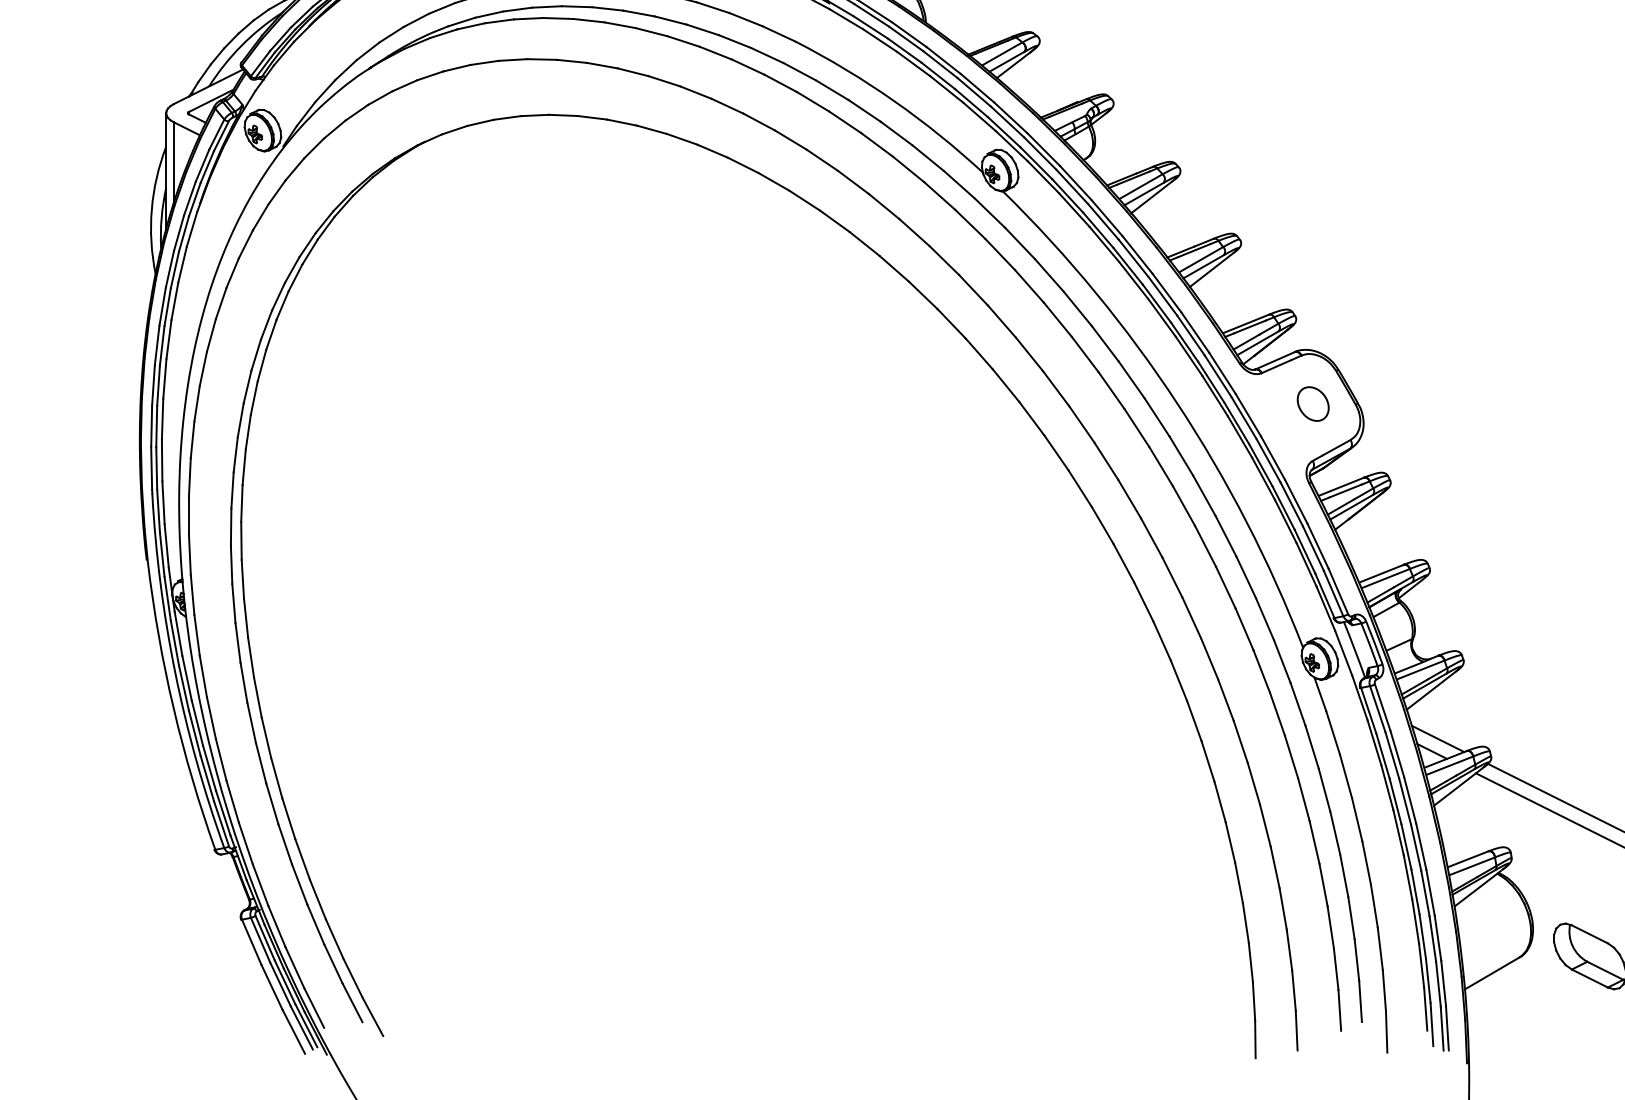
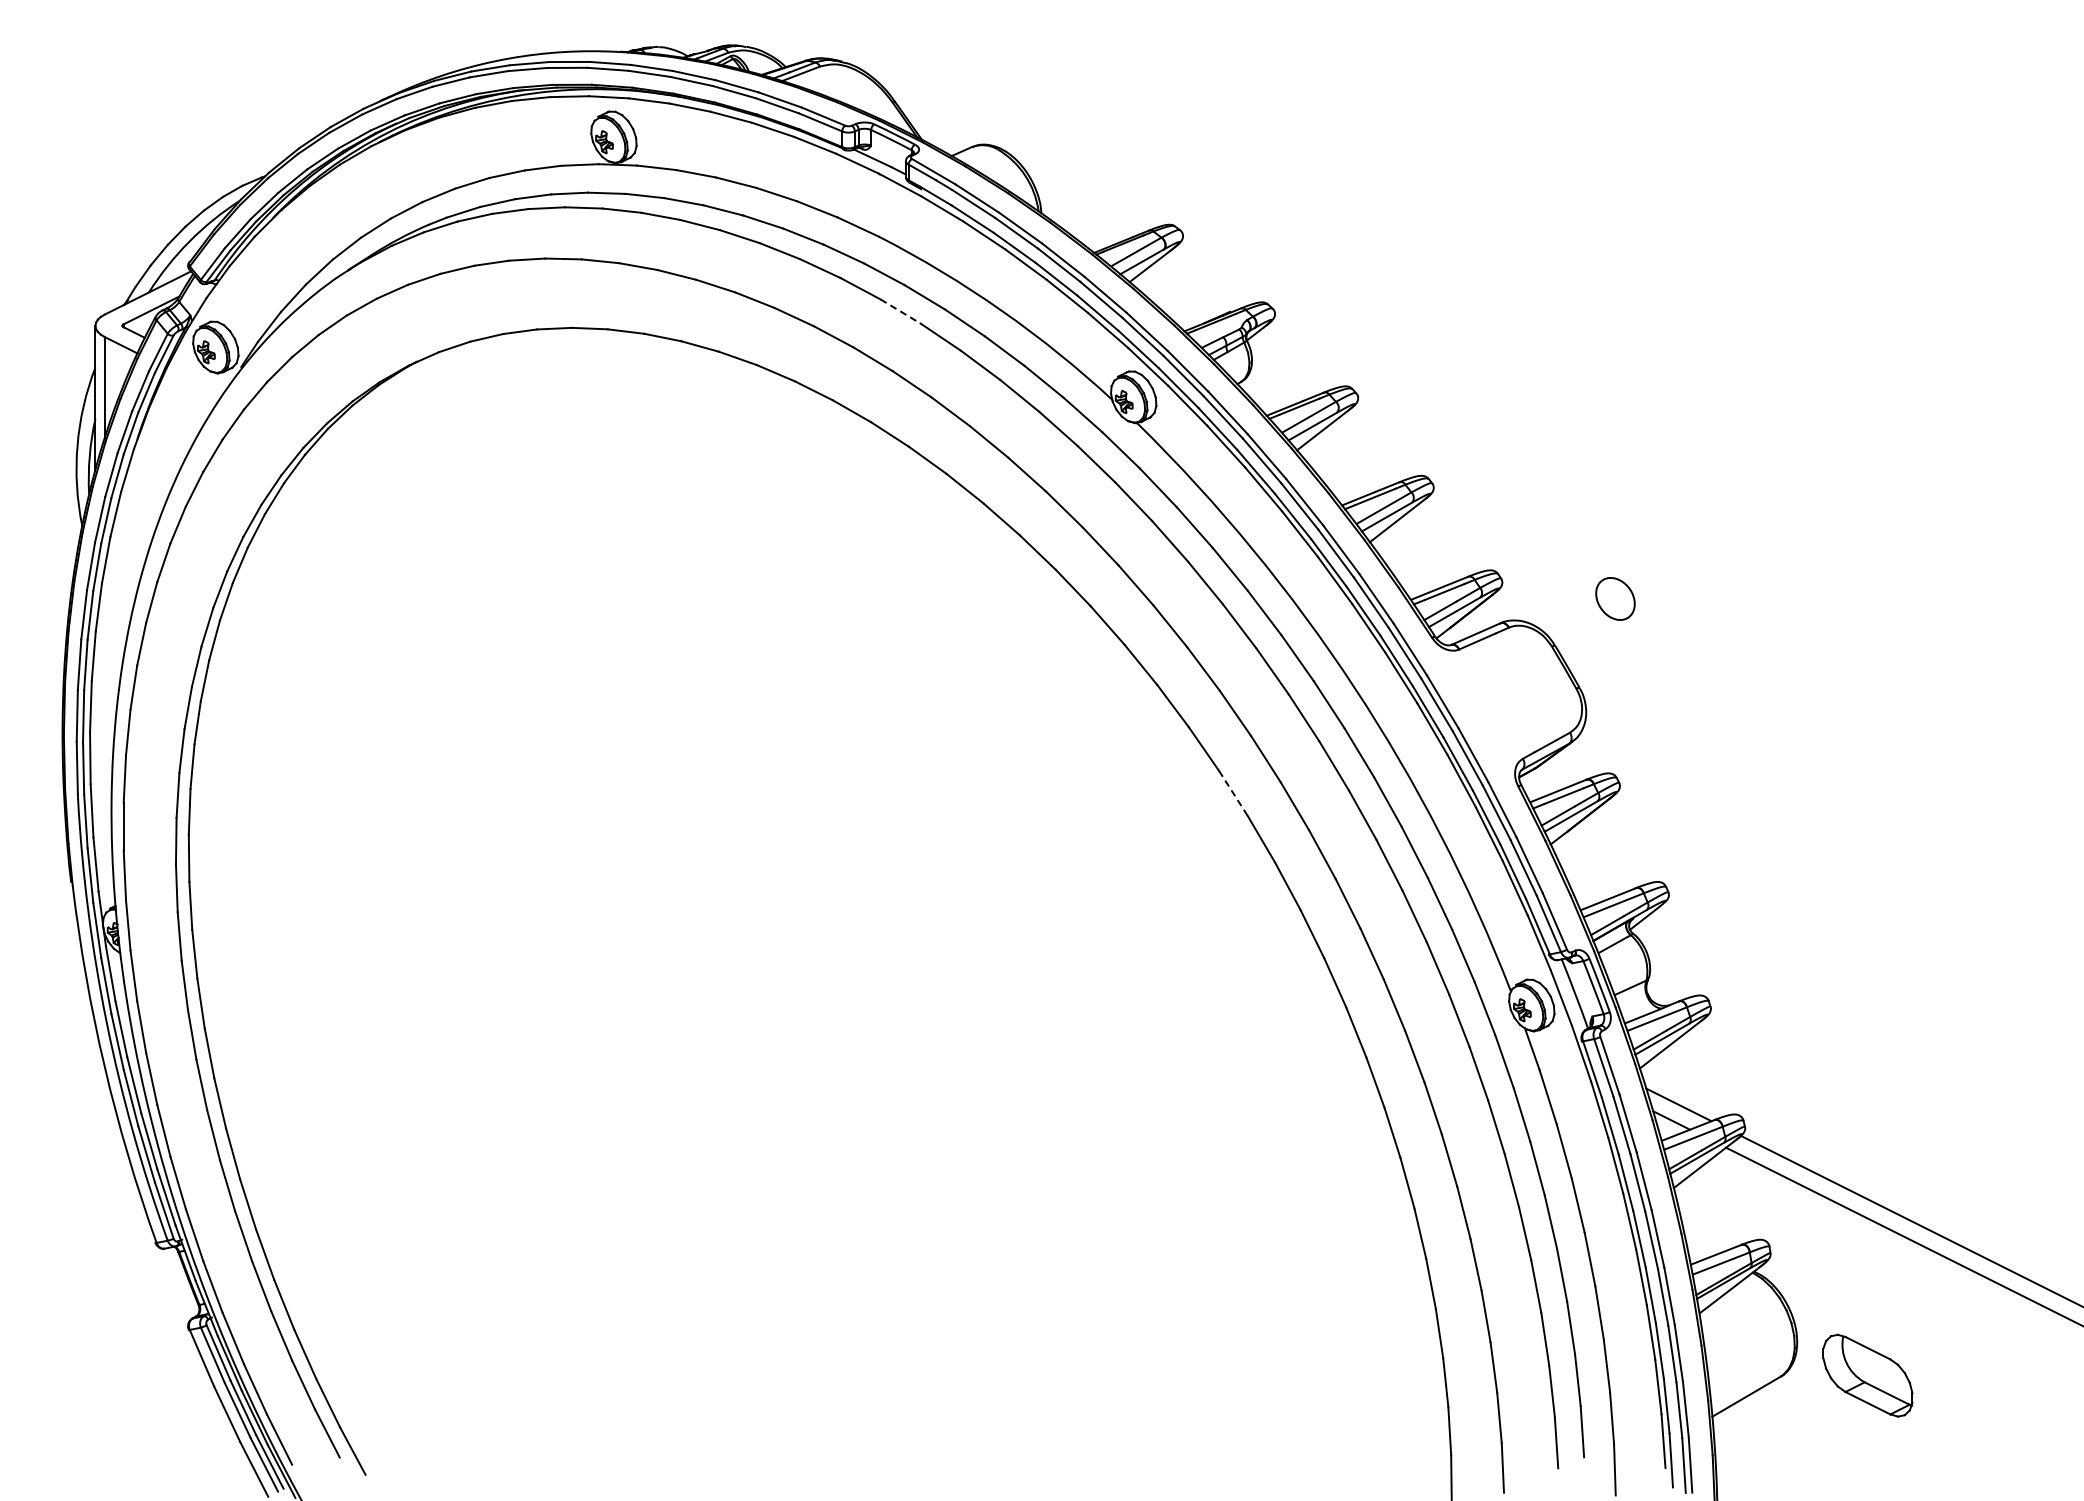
line: (813, 101) -> (901, 311), solid -> dashed
part: (1313, 403) -> (1615, 598), moved
line: (1080, 488) -> (1233, 793), solid -> dashed

